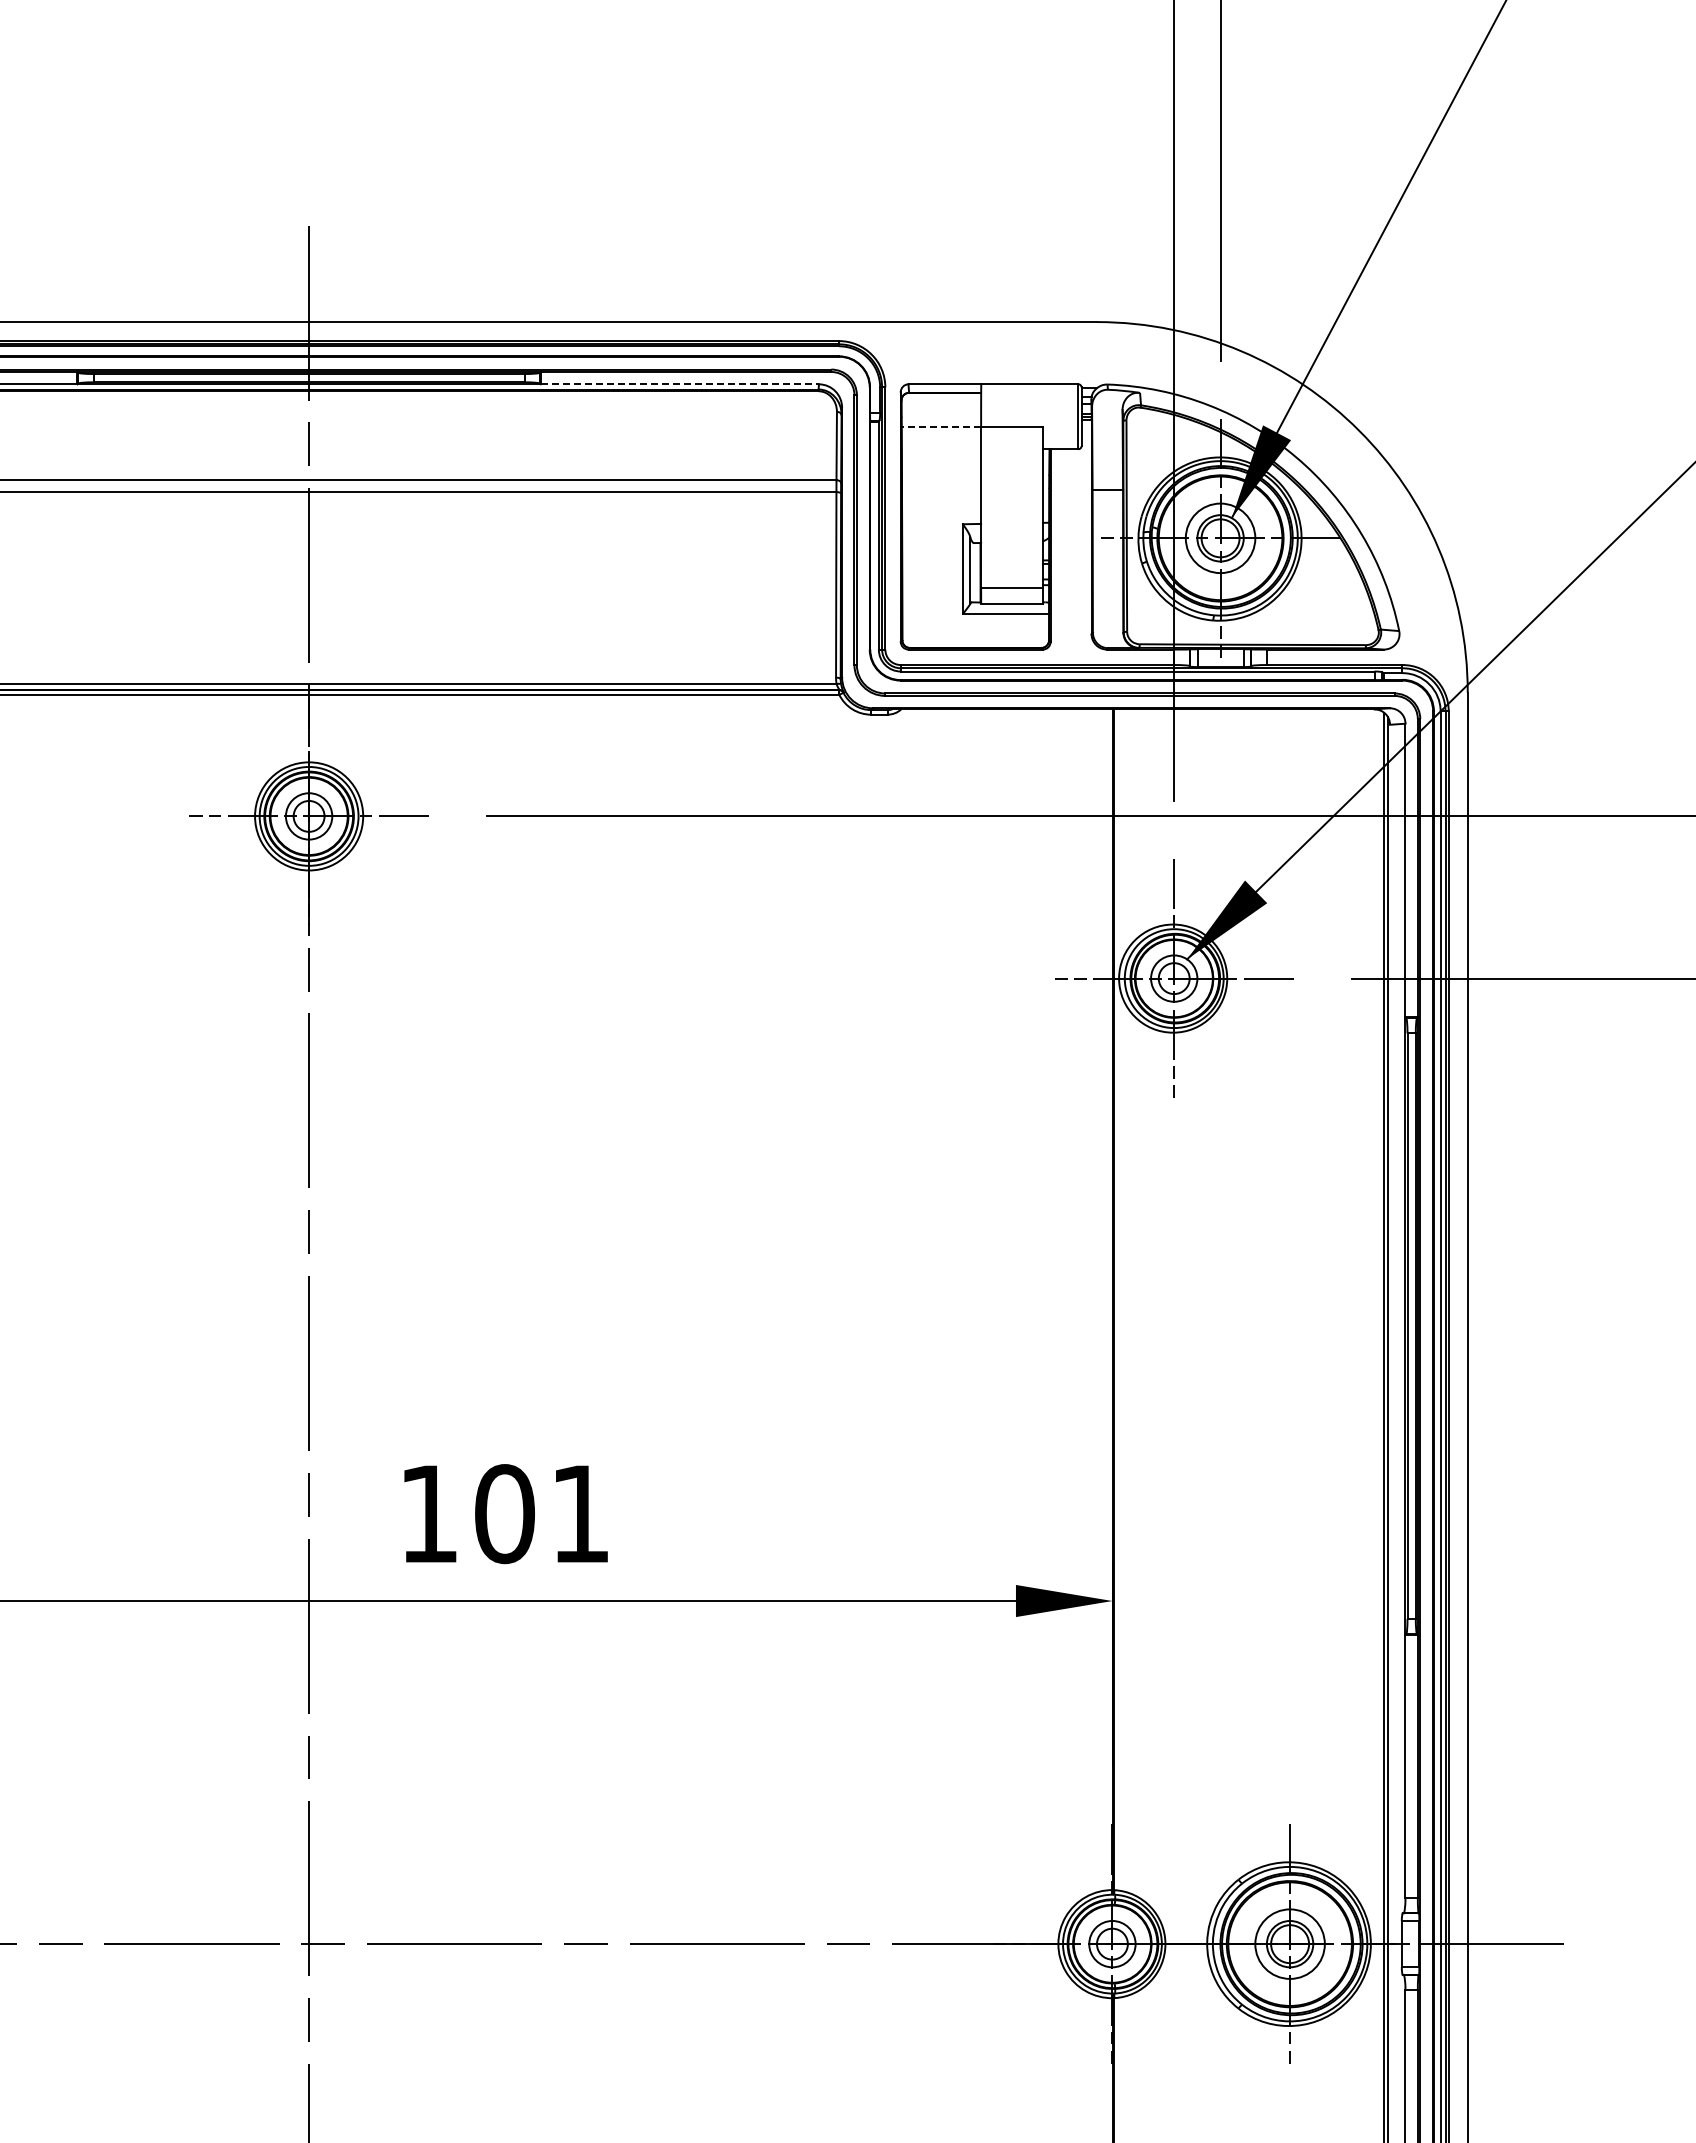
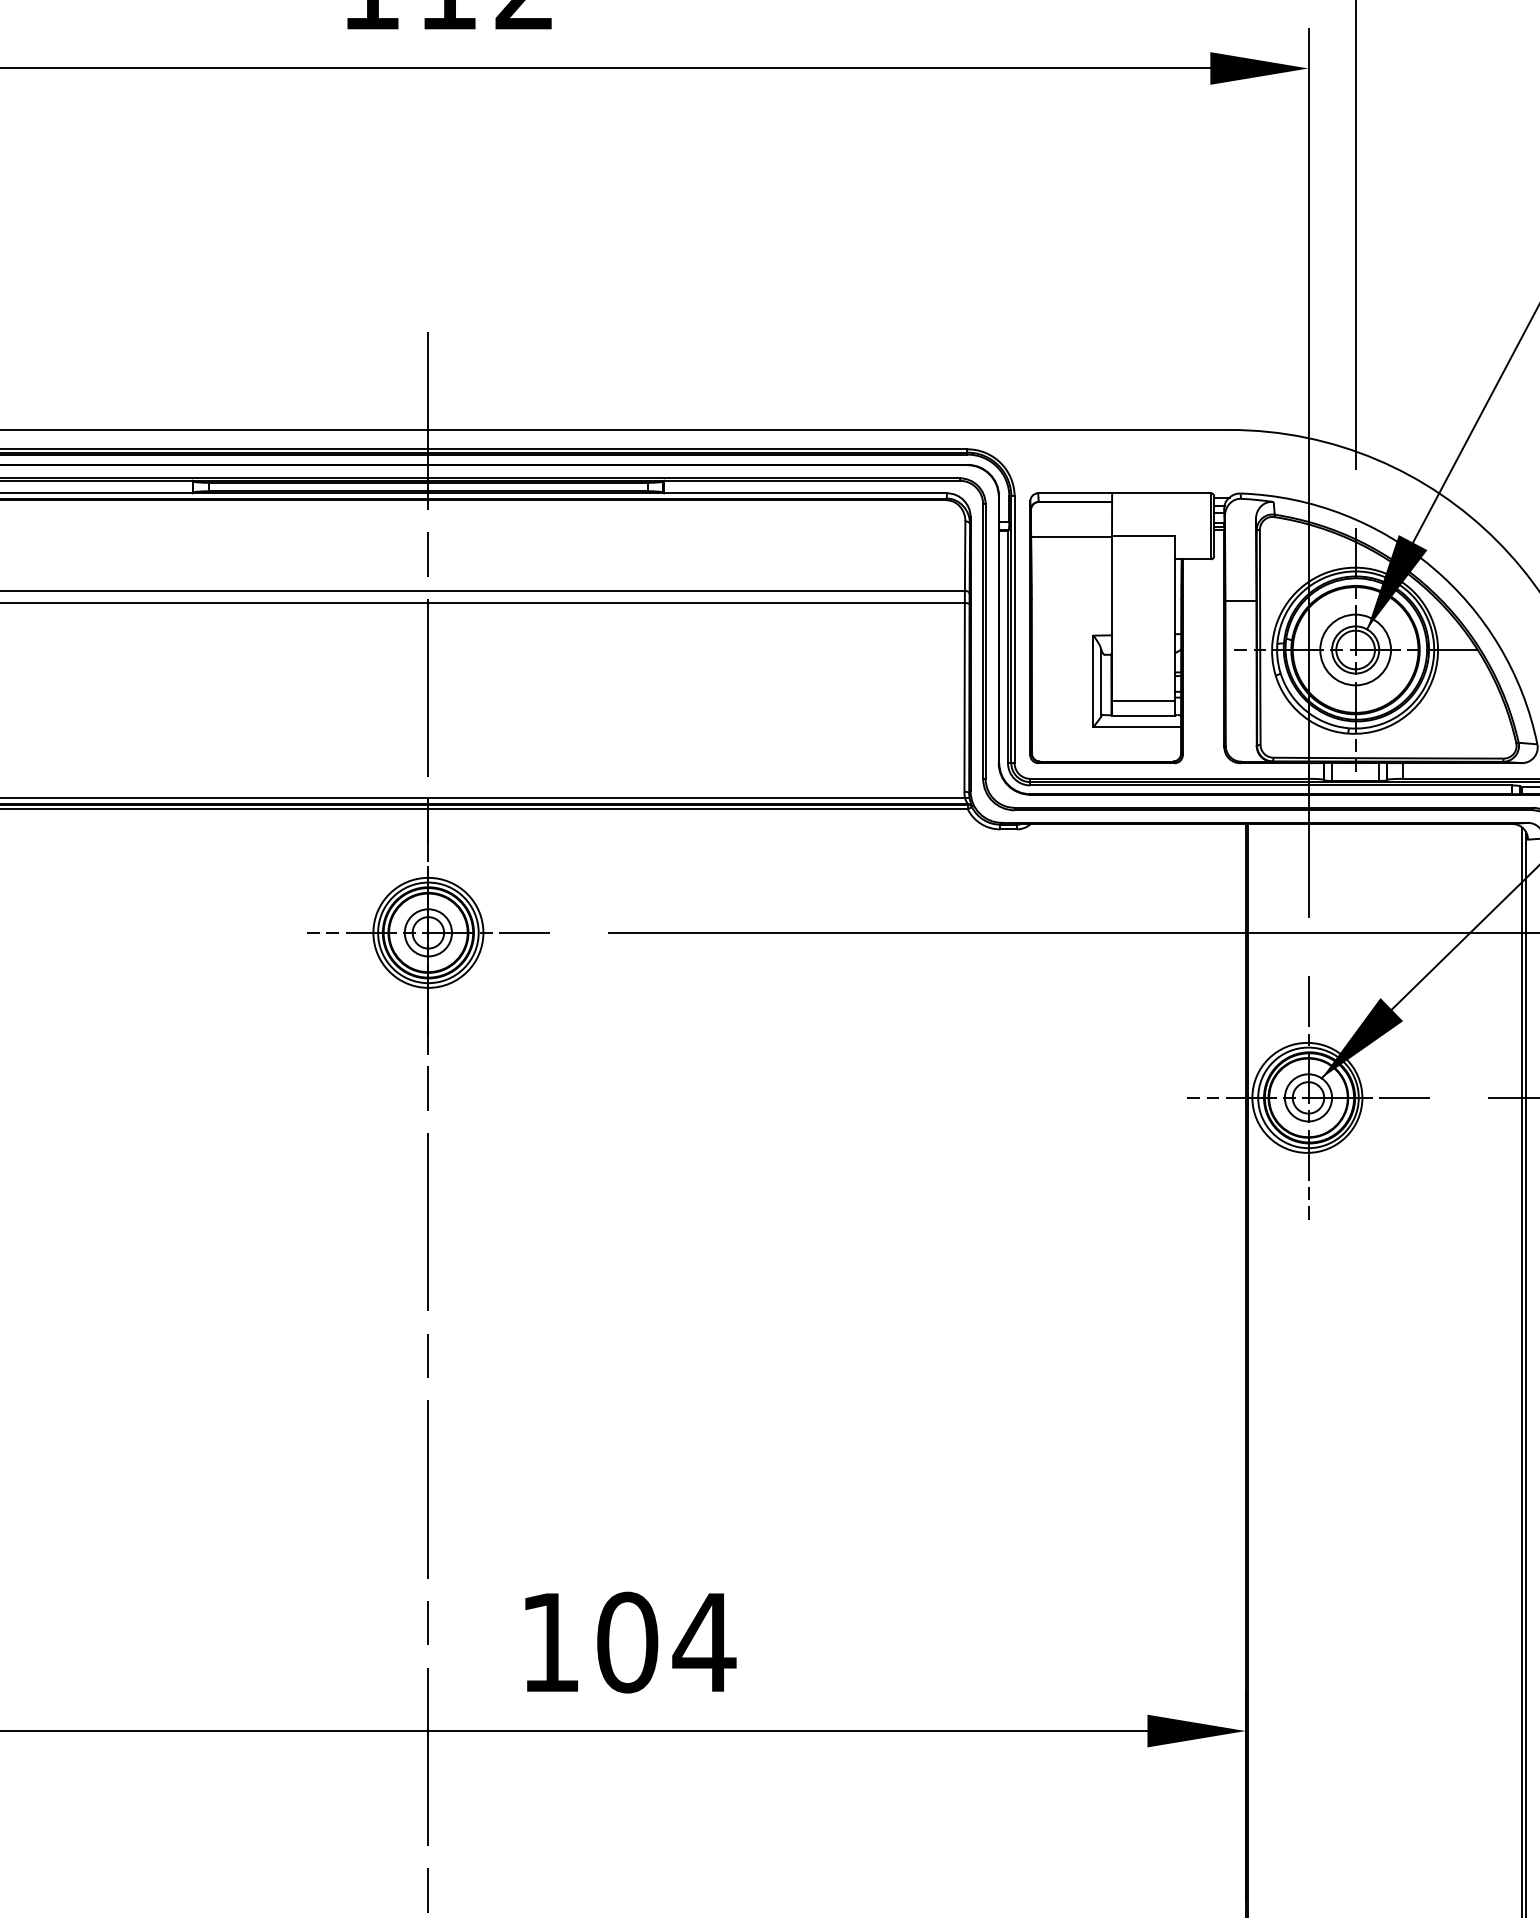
line: (680, 384) -> (806, 493), dashed -> solid
line: (941, 427) -> (1071, 537), dashed -> solid
text: (580, 1513) -> (704, 1642), 101 -> 104

